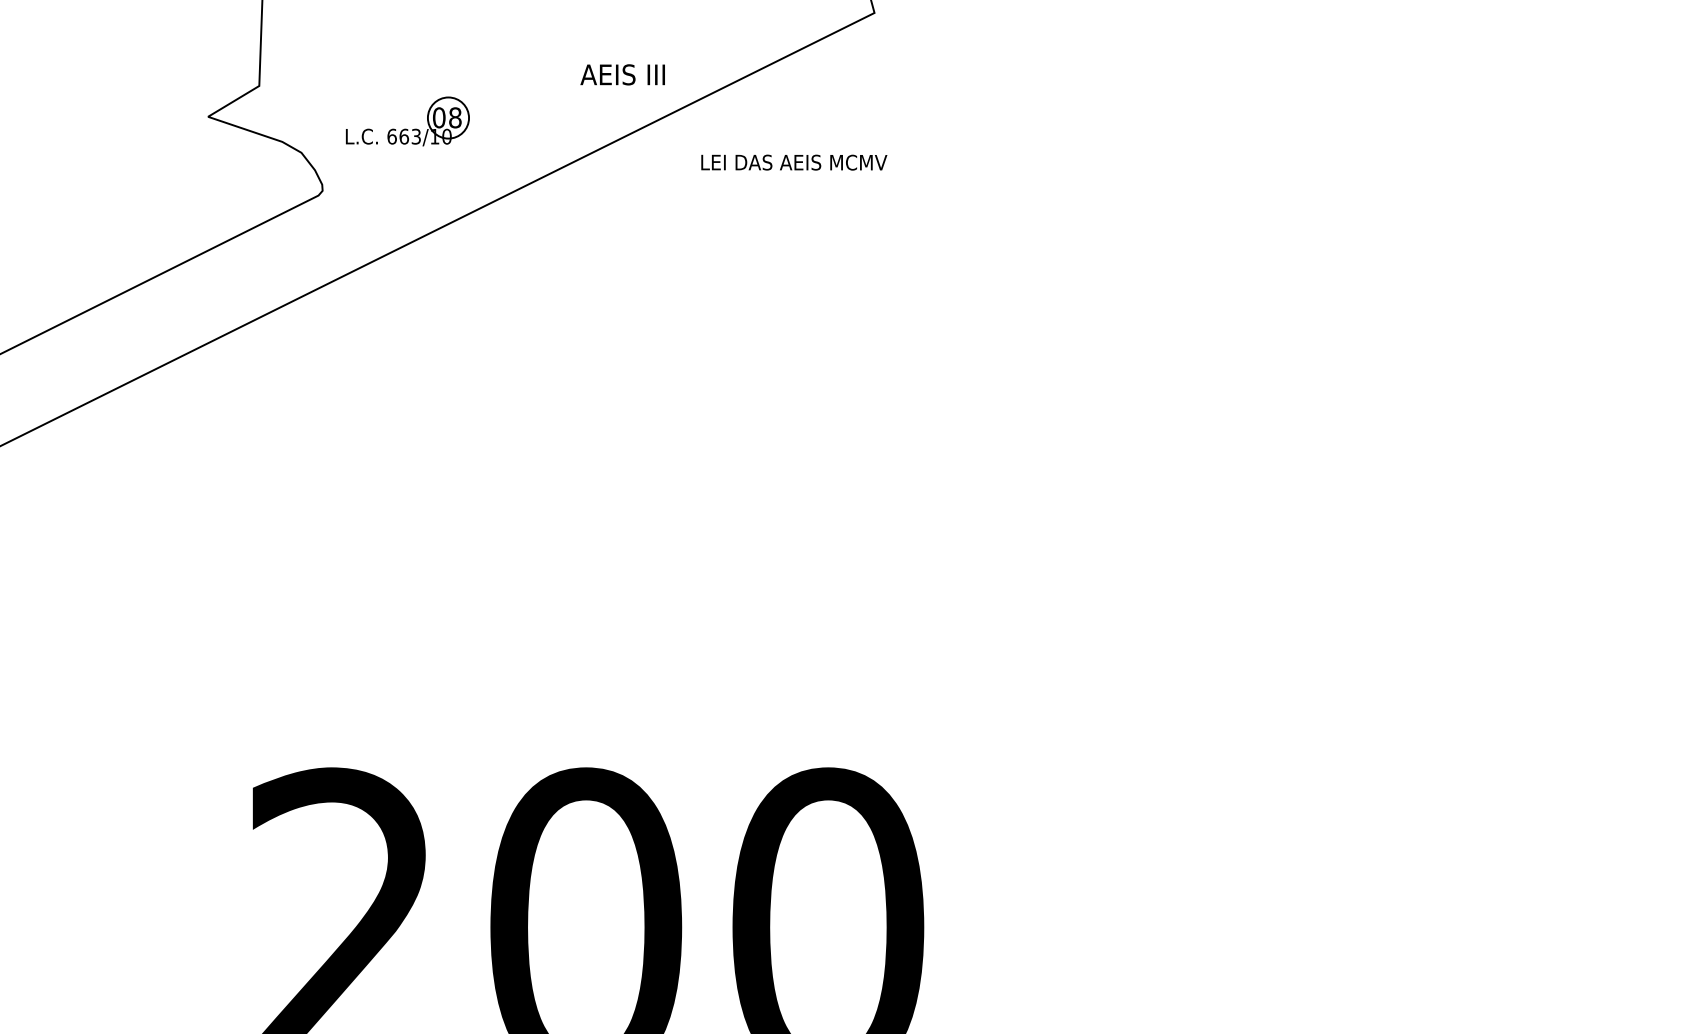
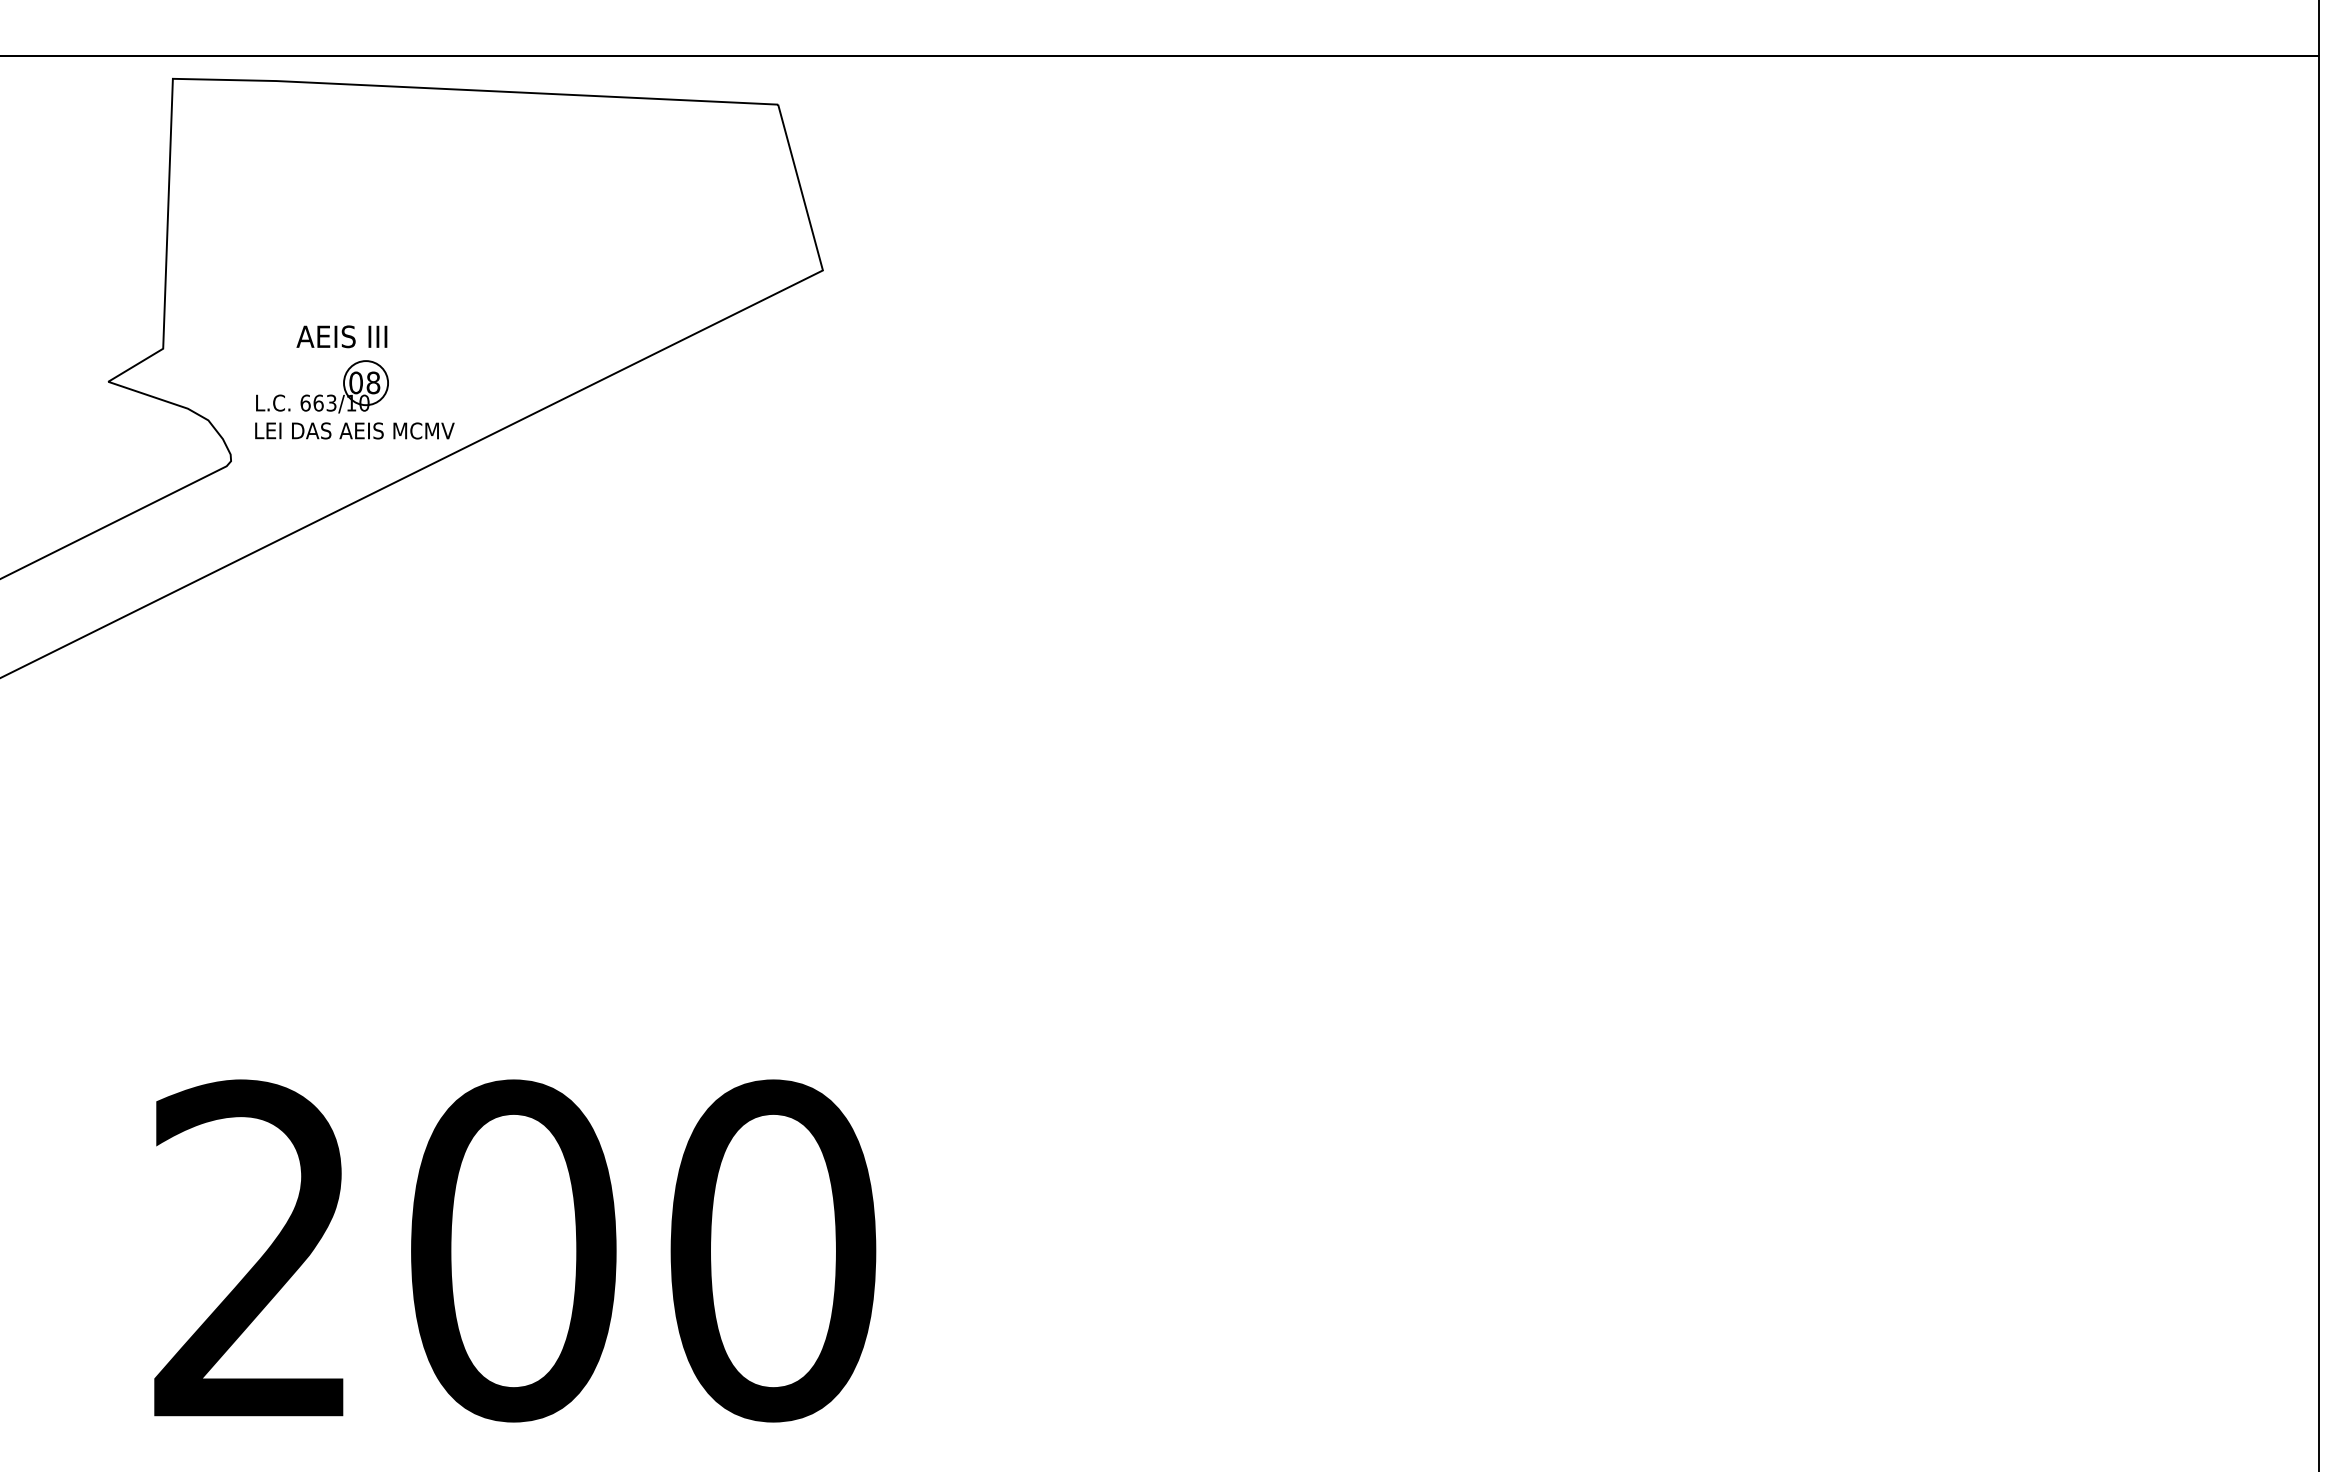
text: (622, 74) -> (341, 336), moved
text: (793, 162) -> (354, 430), moved

